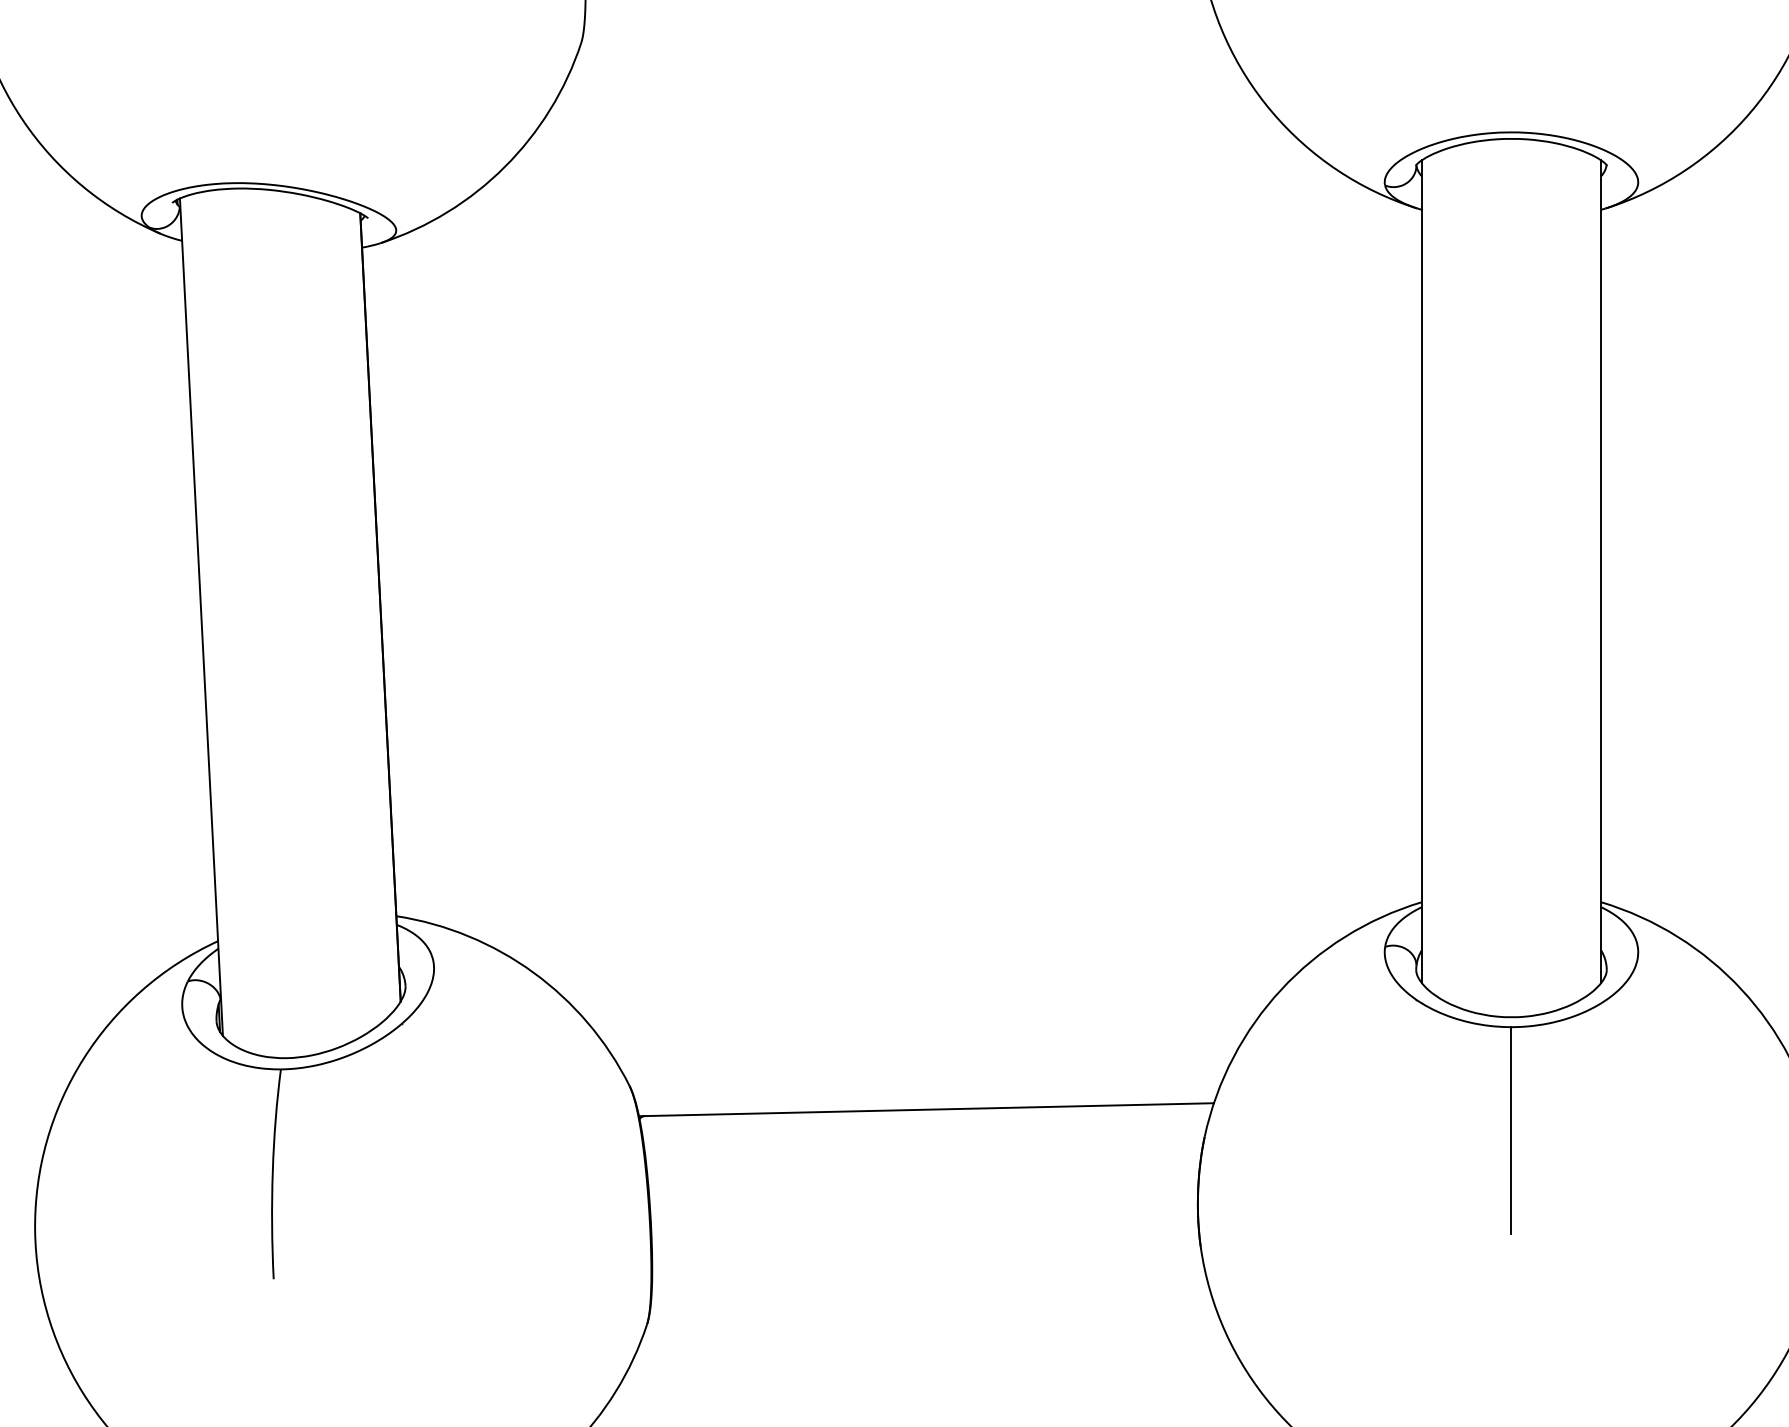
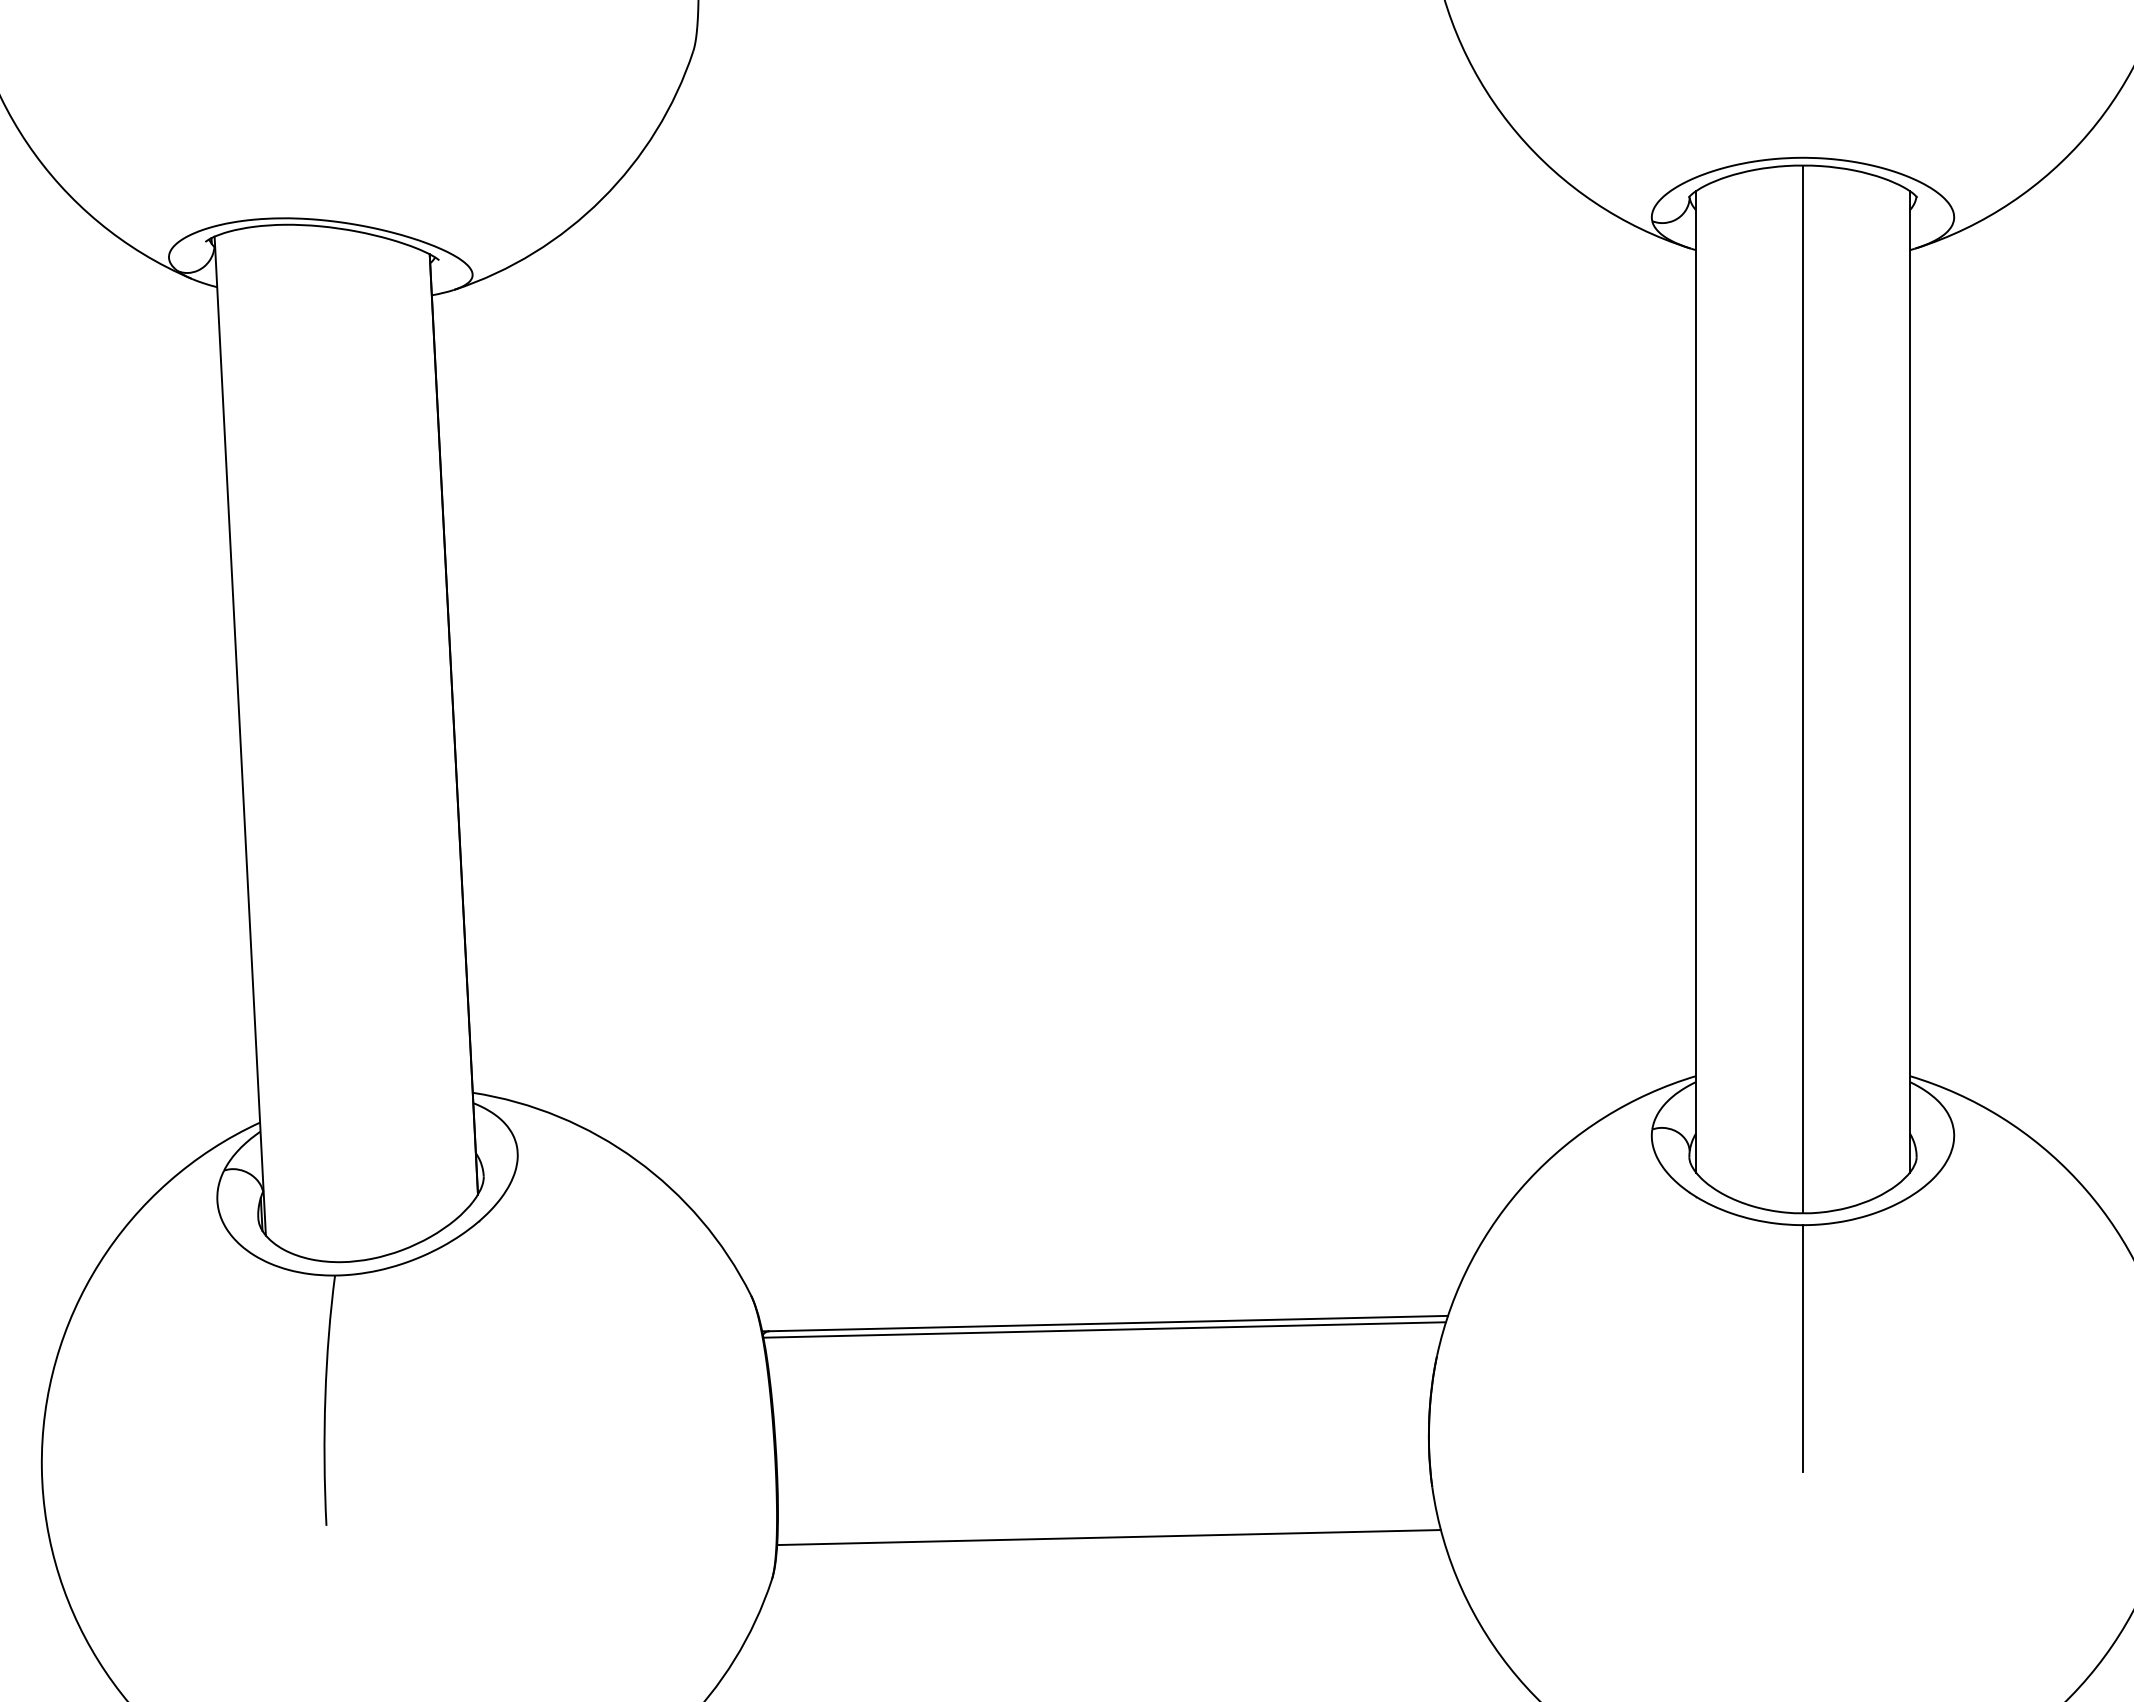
line: (1511, 578) -> (1803, 689), added
line: (925, 1114) -> (1104, 1329), added
line: (929, 1288) -> (1108, 1537), added

